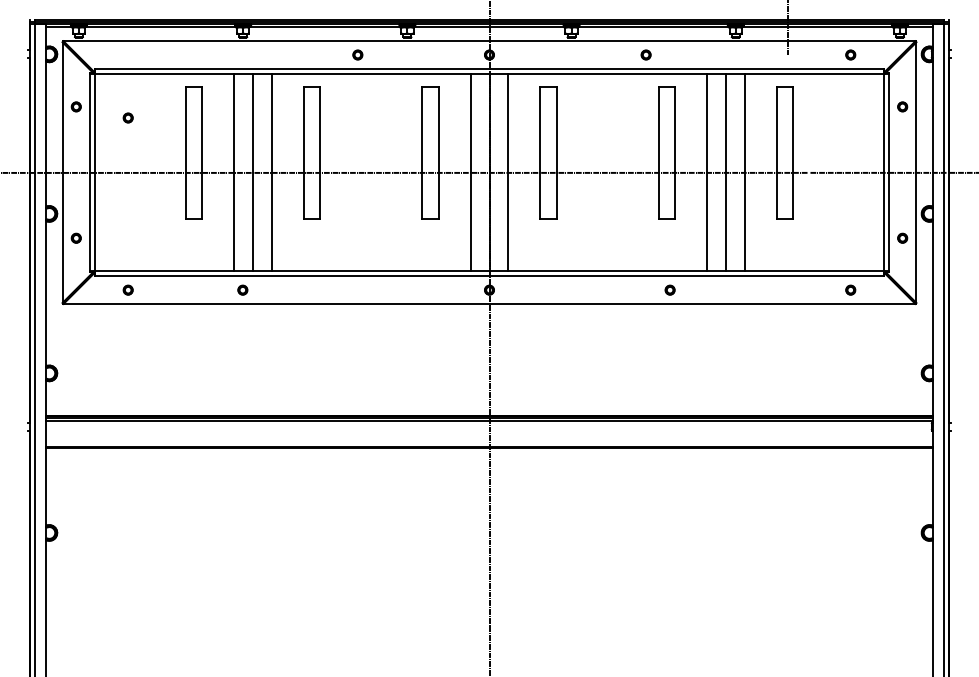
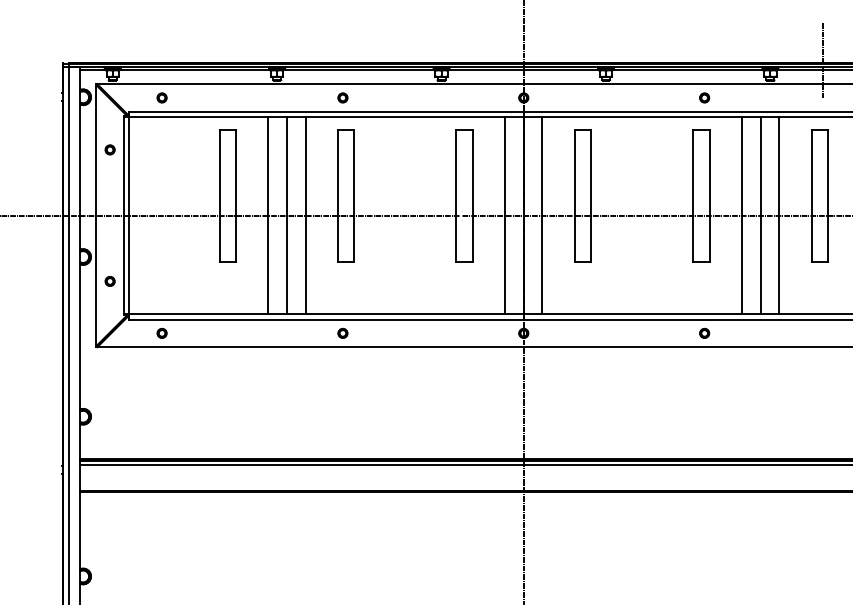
part: (357, 54) -> (342, 97), moved
part: (645, 54) -> (704, 97), moved
part: (127, 117) -> (161, 97), moved
part: (242, 289) -> (342, 332), moved

